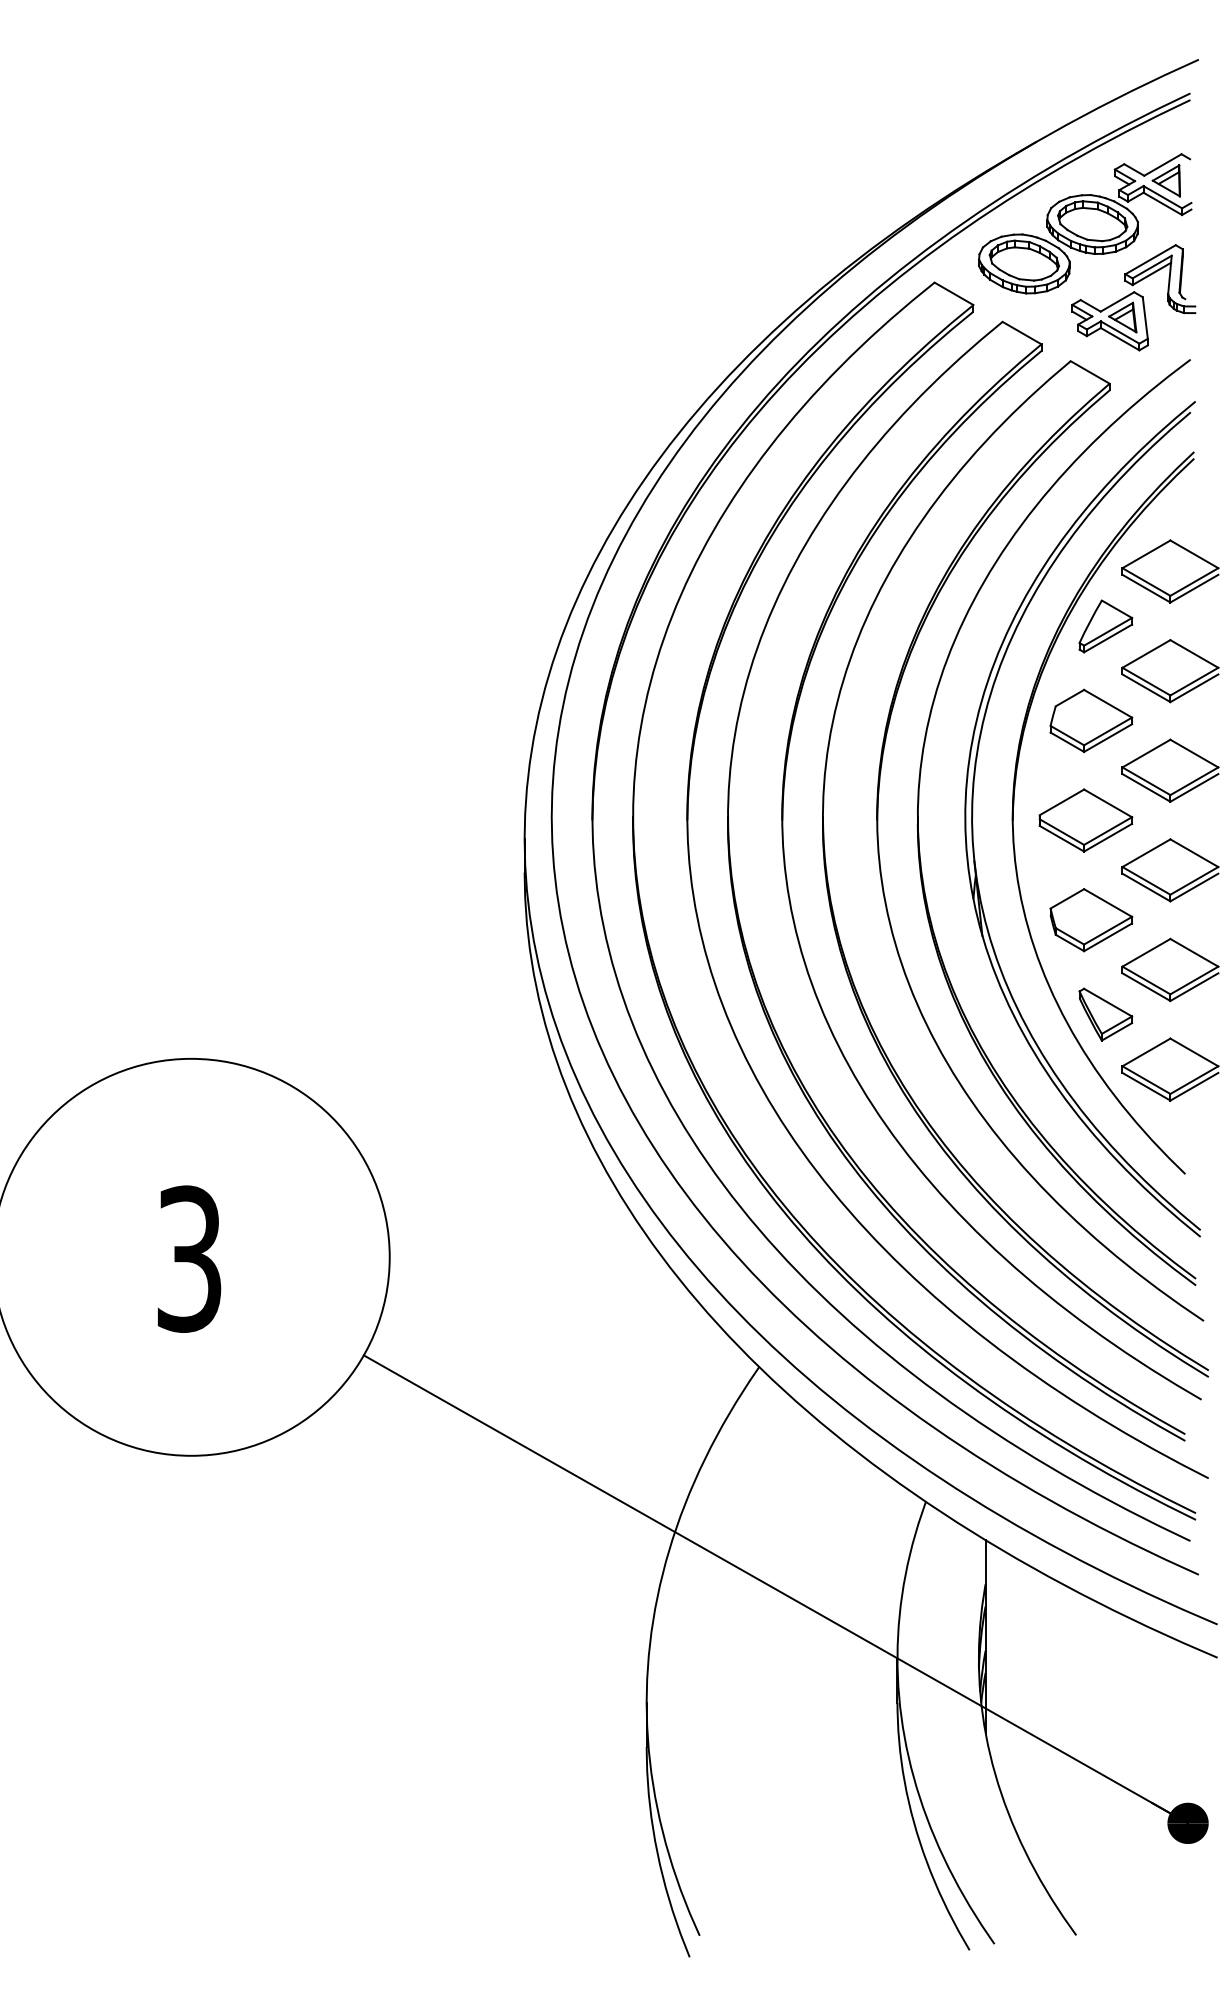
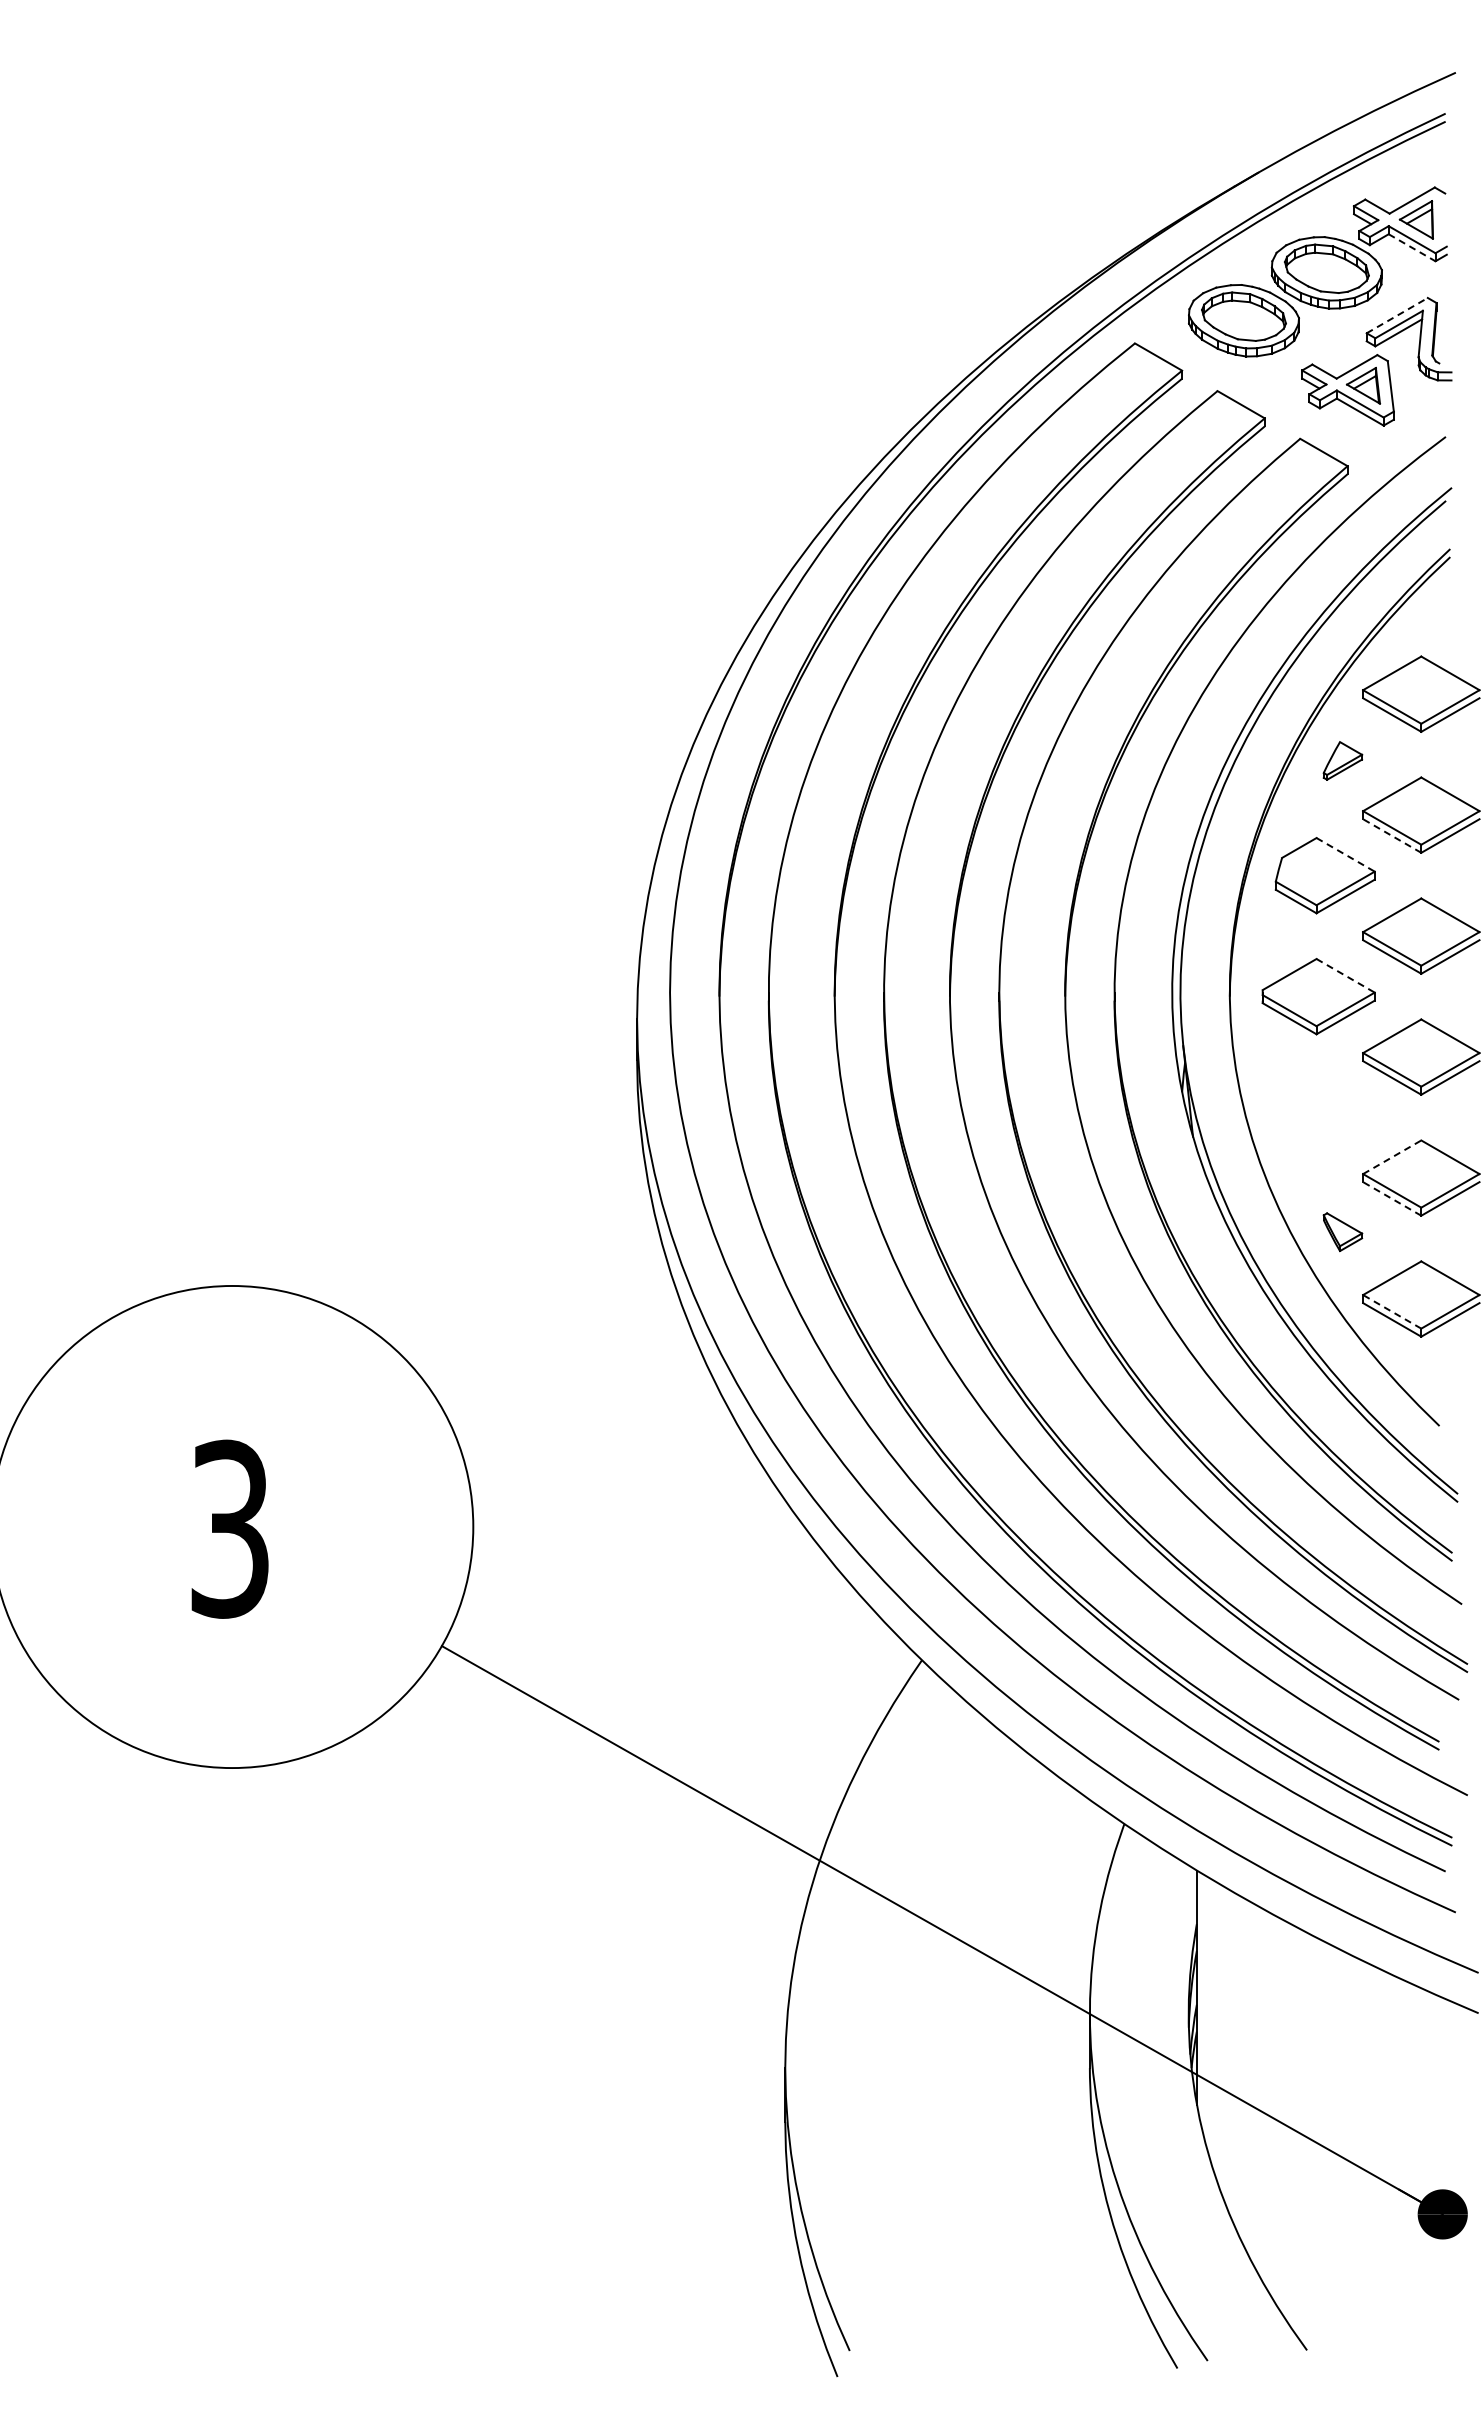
line: (1163, 204) -> (1412, 248), solid -> dashed
line: (1150, 259) -> (1397, 315), solid -> dashed
part: (1105, 626) -> (1342, 760), size x0.6
line: (1146, 688) -> (1392, 836), solid -> dashed
line: (1107, 703) -> (1345, 854), solid -> dashed
line: (1107, 803) -> (1345, 975), solid -> dashed
part: (1090, 920) -> (1324, 1117), removed
line: (1146, 953) -> (1392, 1157), solid -> dashed
line: (1146, 986) -> (1392, 1198), solid -> dashed
part: (1105, 1013) -> (1342, 1231), size x0.6
line: (1146, 1079) -> (1392, 1311), solid -> dashed

